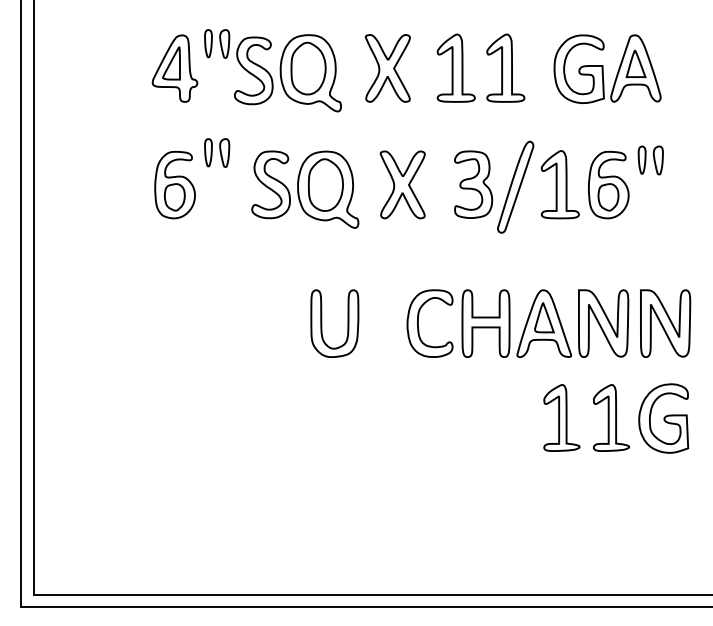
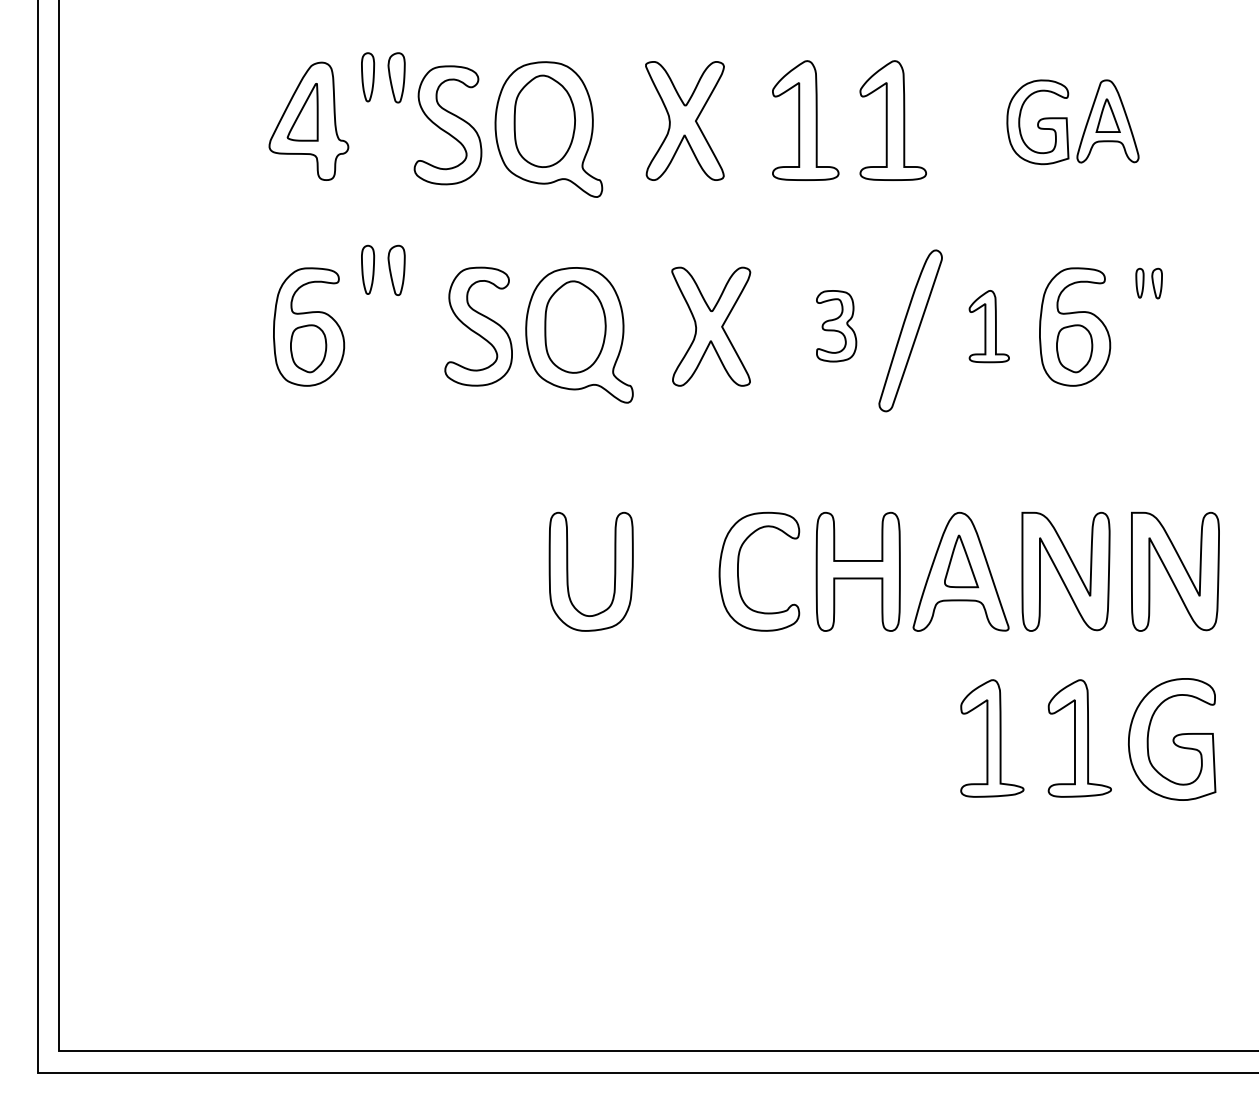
part: (607, 68) -> (1072, 121), size x0.7
part: (650, 160) -> (1148, 283), size x0.6
part: (473, 184) -> (836, 326), size x0.6
part: (559, 184) -> (988, 326), size x0.6

